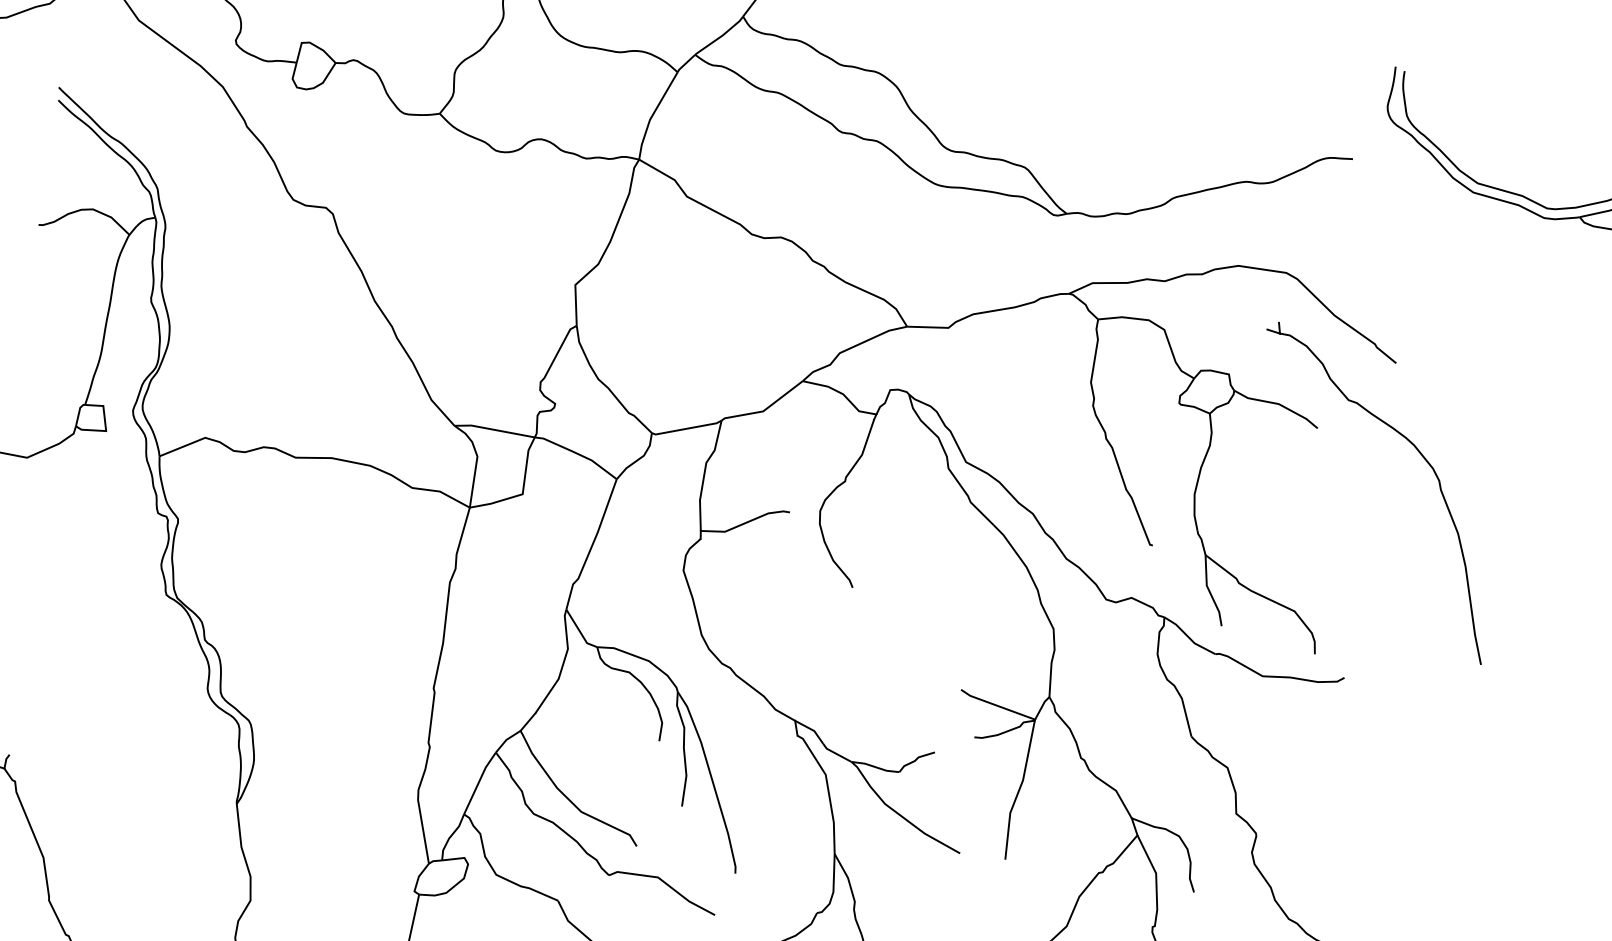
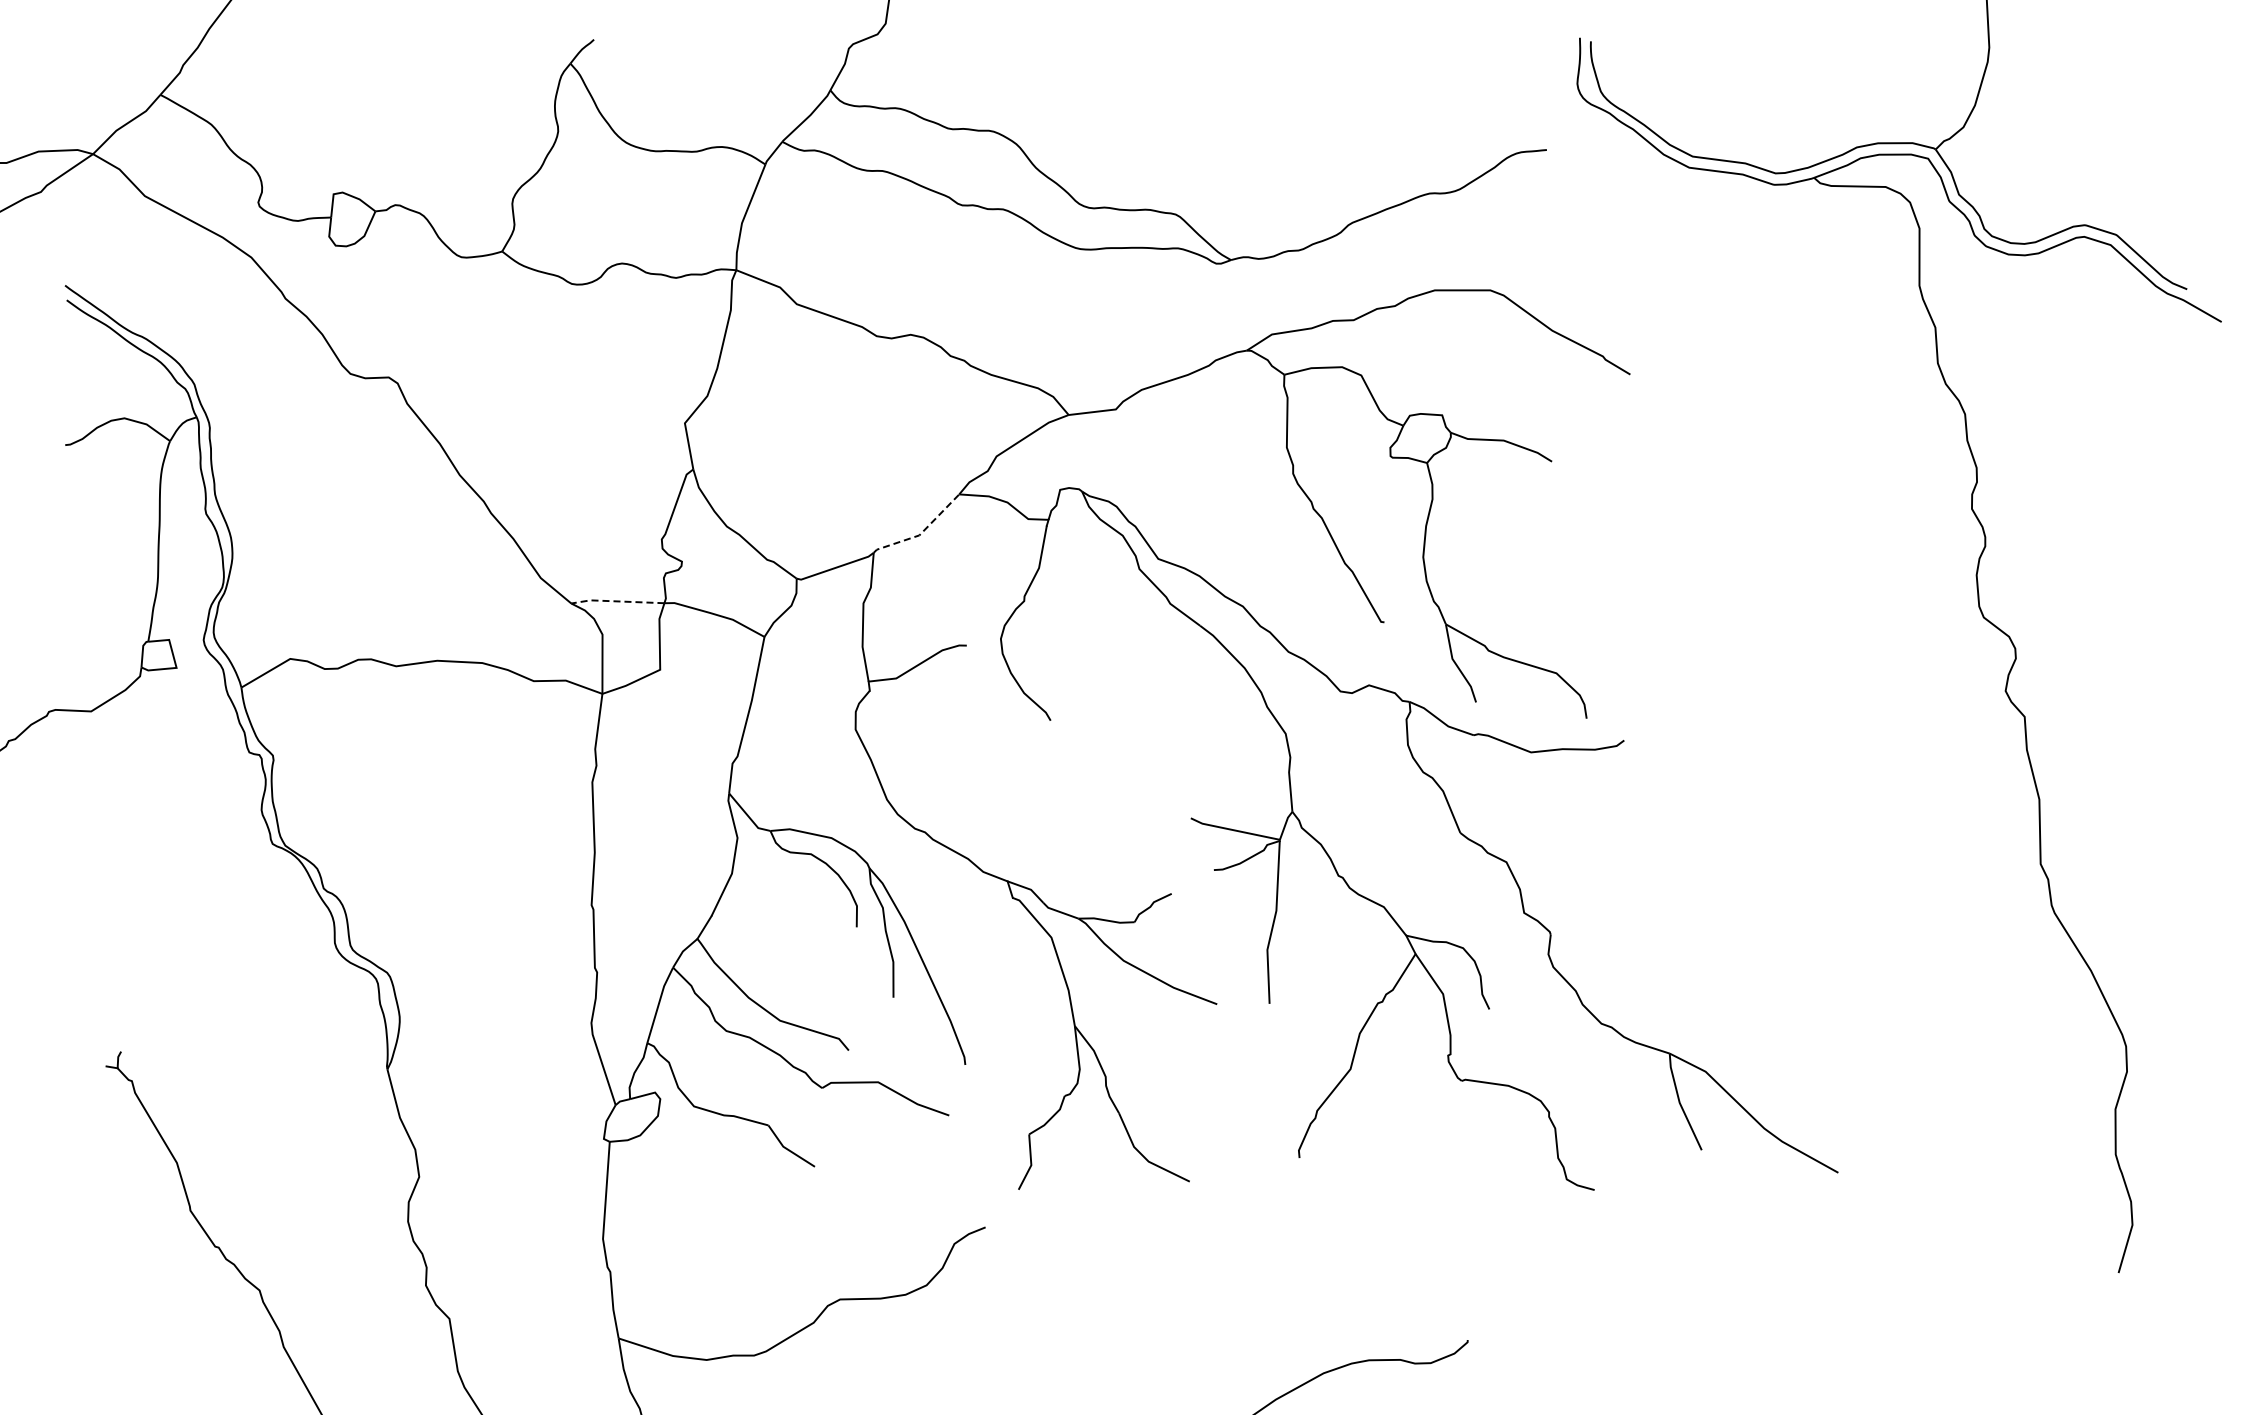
line: (765, 410) -> (921, 533), solid -> dashed
line: (494, 429) -> (617, 601), solid -> dashed
part: (1422, 456) -> (1675, 476), removed

